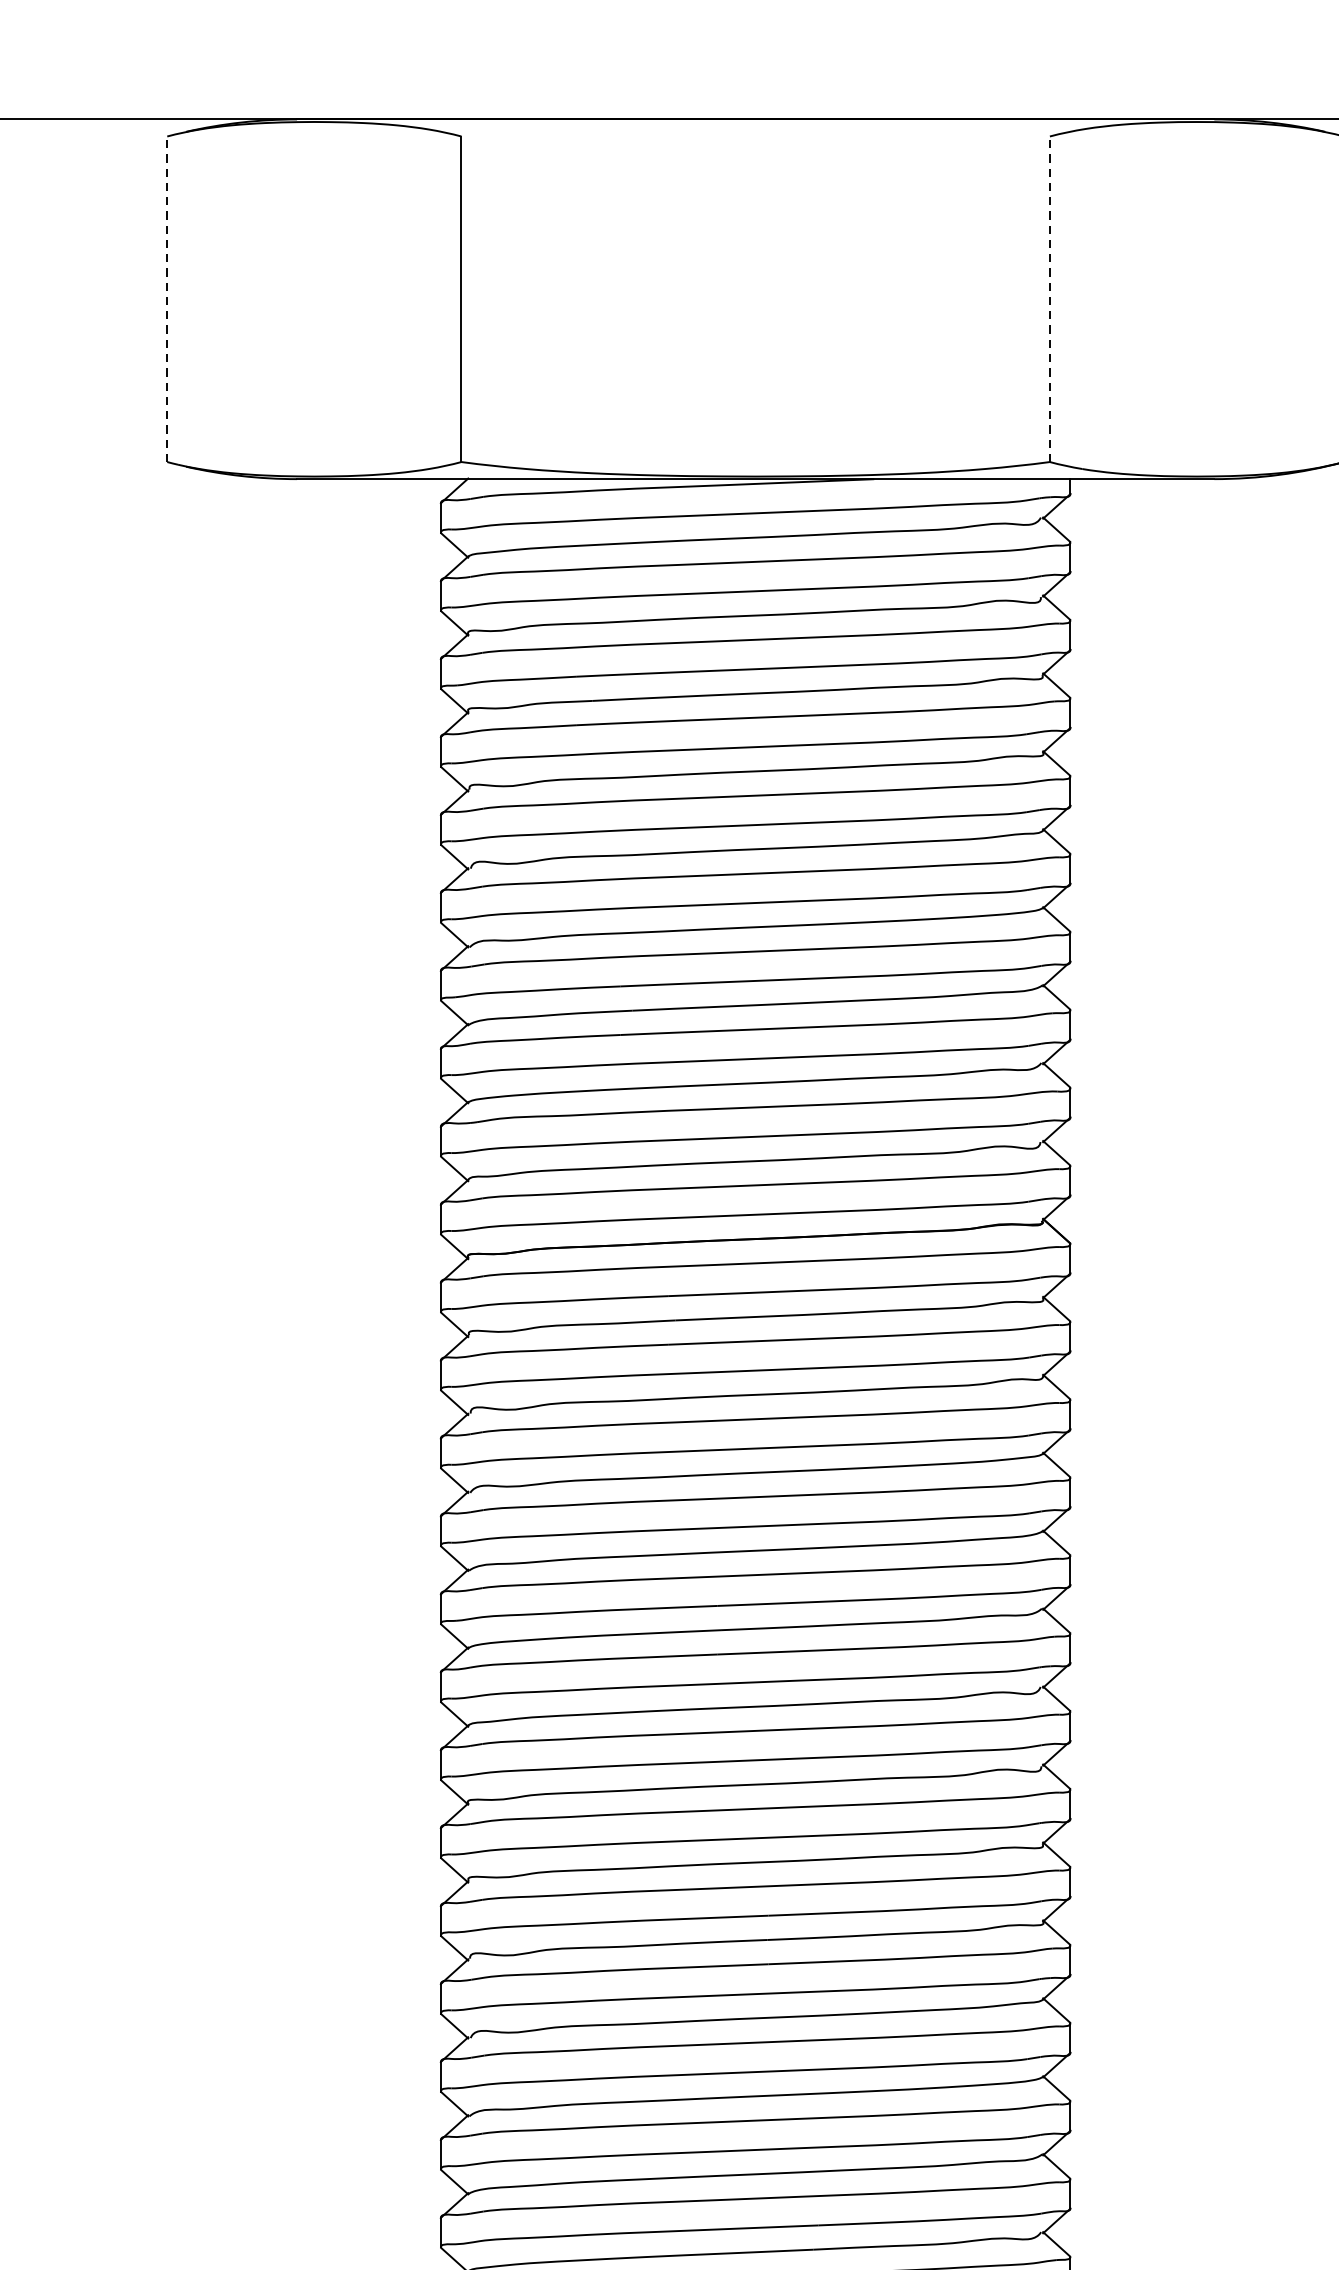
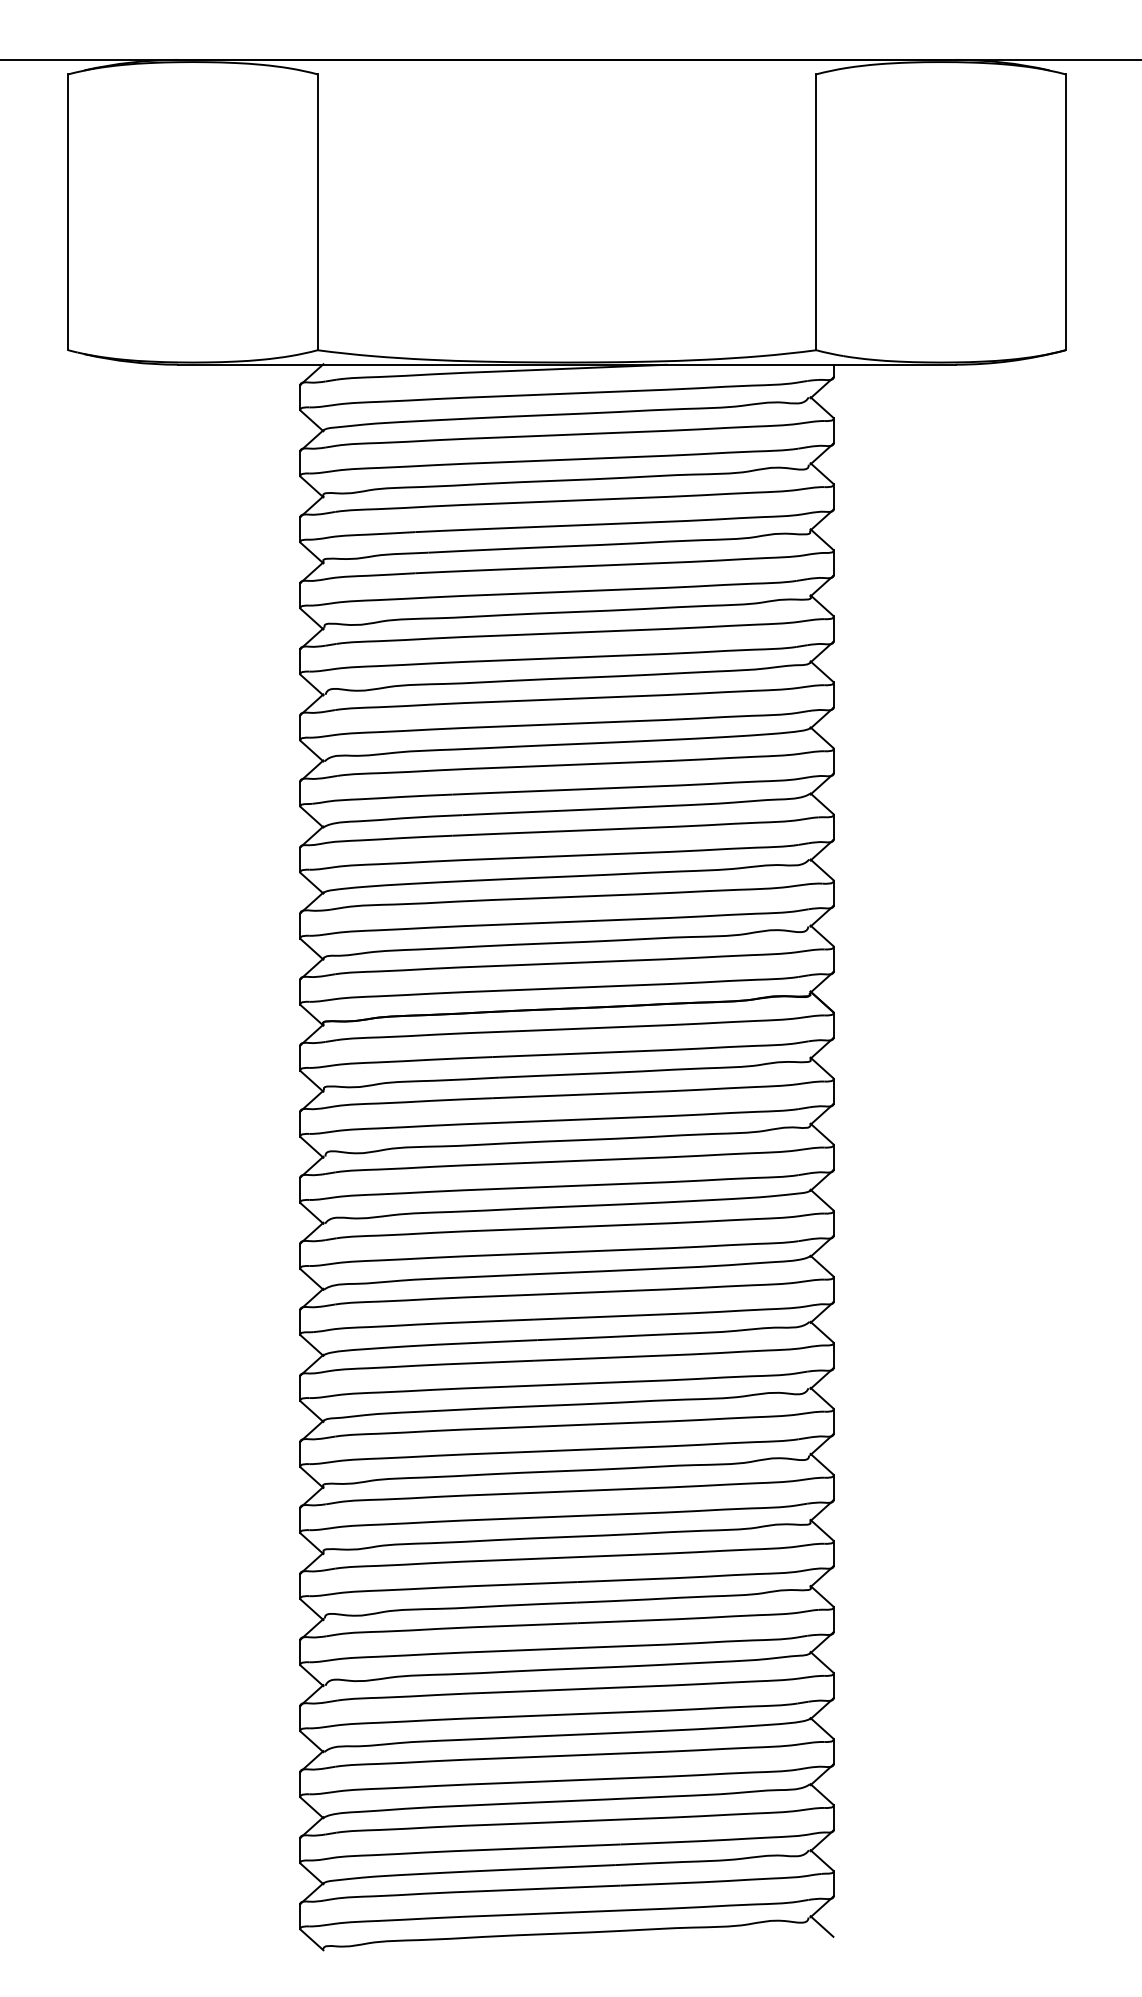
line: (167, 299) -> (68, 212), dashed -> solid
line: (1050, 299) -> (816, 212), dashed -> solid

